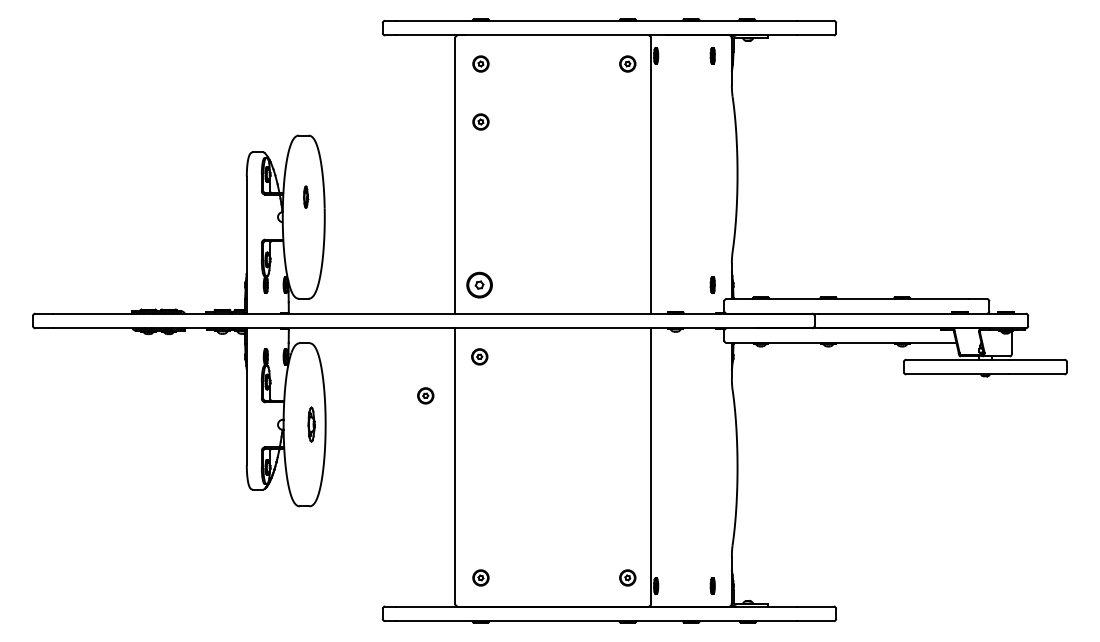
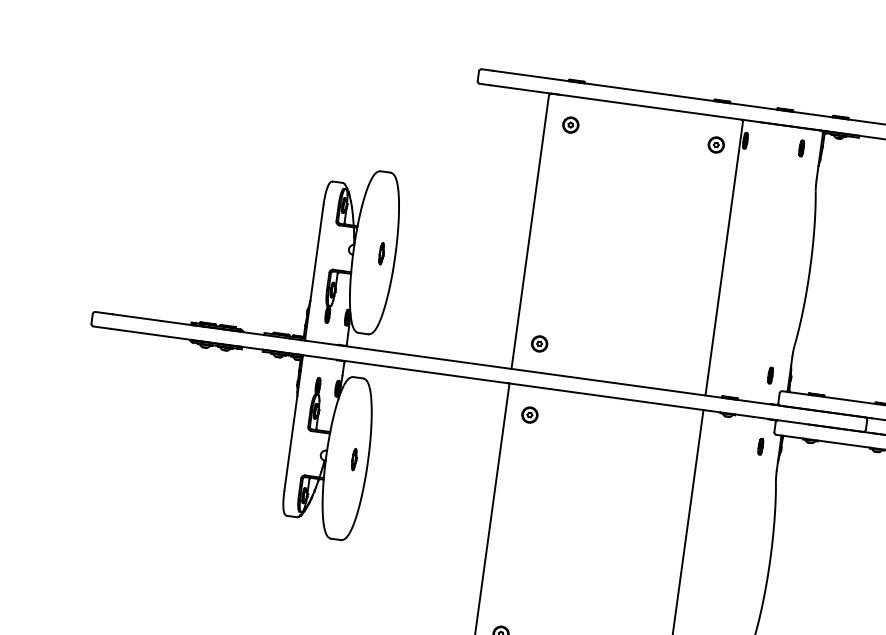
part: (480, 121) -> (562, 181), removed
part: (306, 196) -> (382, 253), moved
part: (479, 284) -> (539, 343), size x0.62
part: (712, 356) -> (760, 446), added
part: (425, 395) -> (470, 445), removed
part: (312, 424) -> (355, 459), size x0.62

